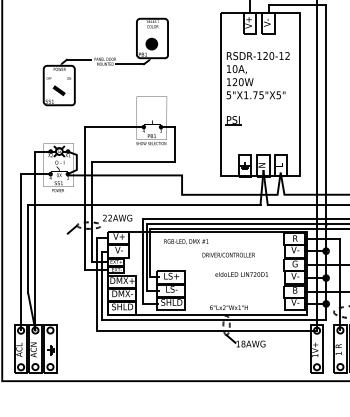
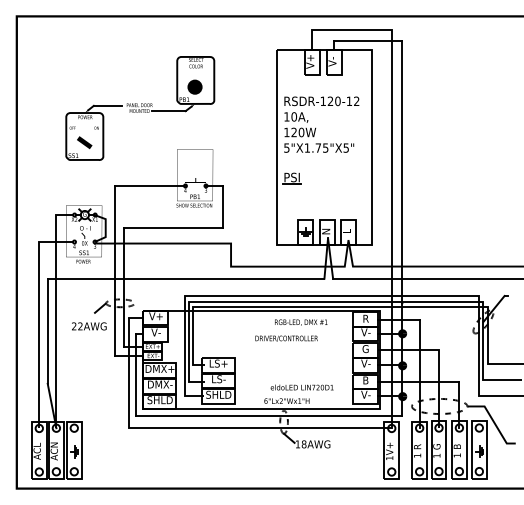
text: (117, 218) -> (89, 326), moved
text: (186, 241) -> (301, 322), moved
text: (241, 274) -> (301, 387), moved

